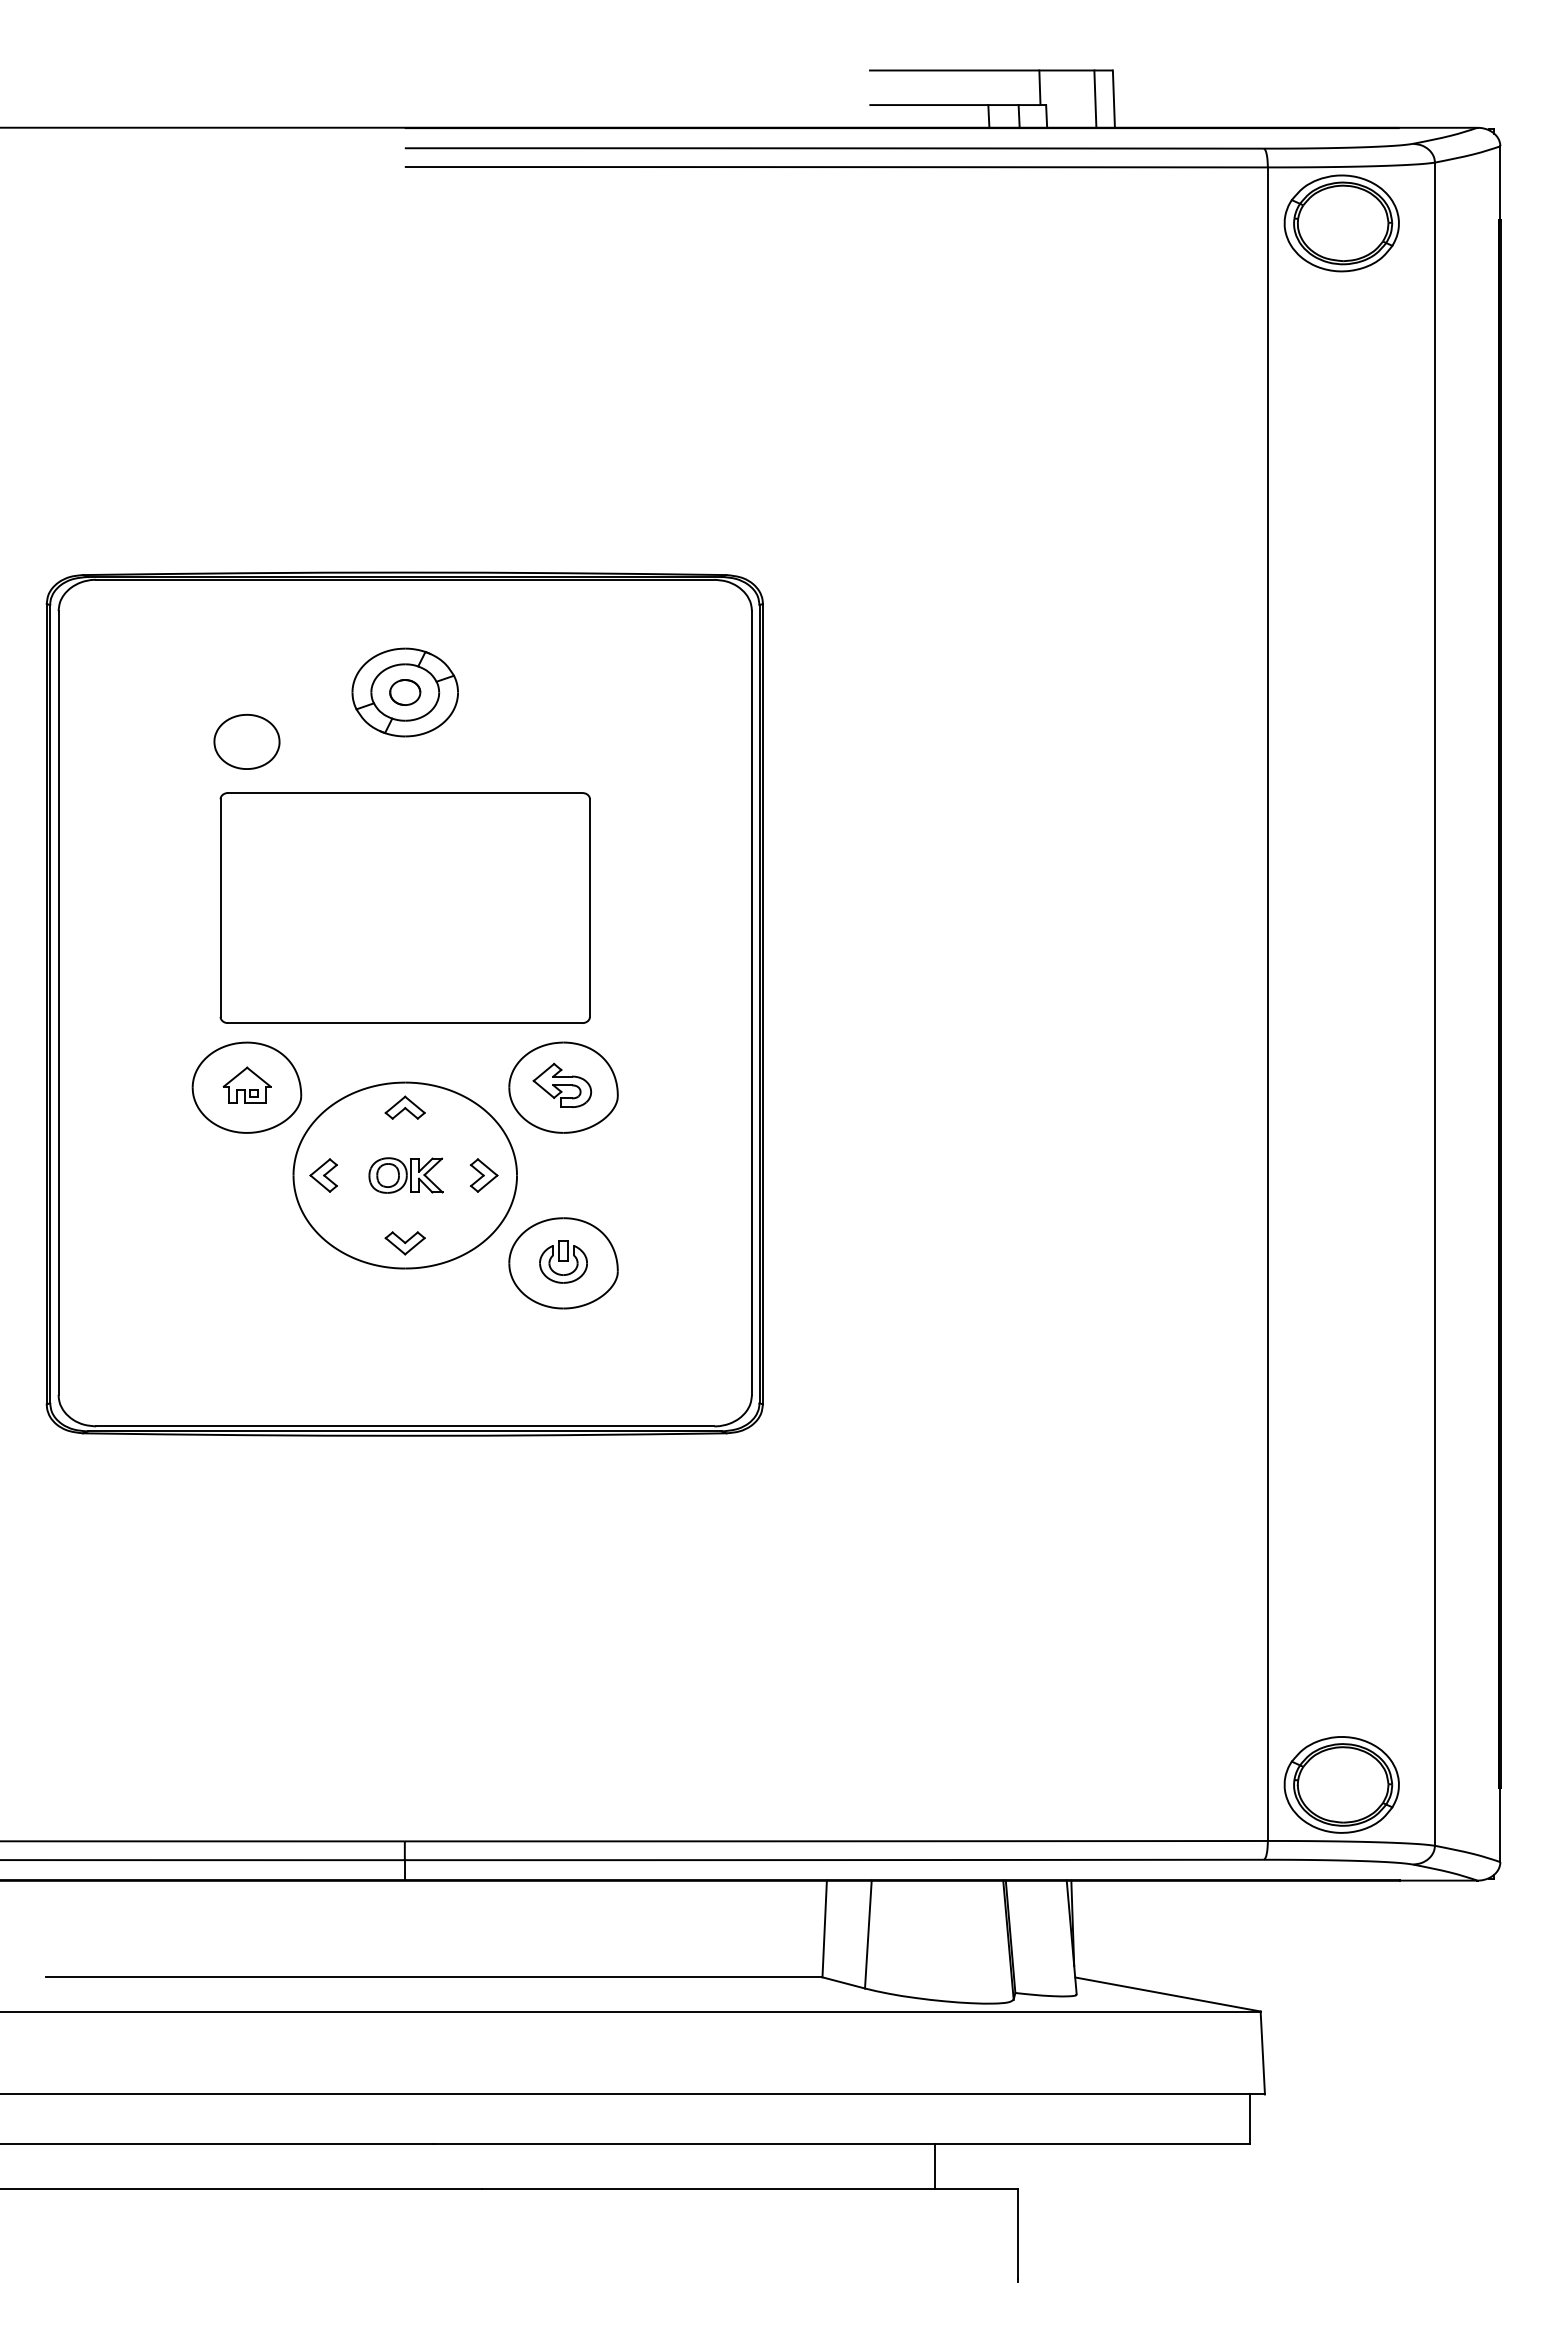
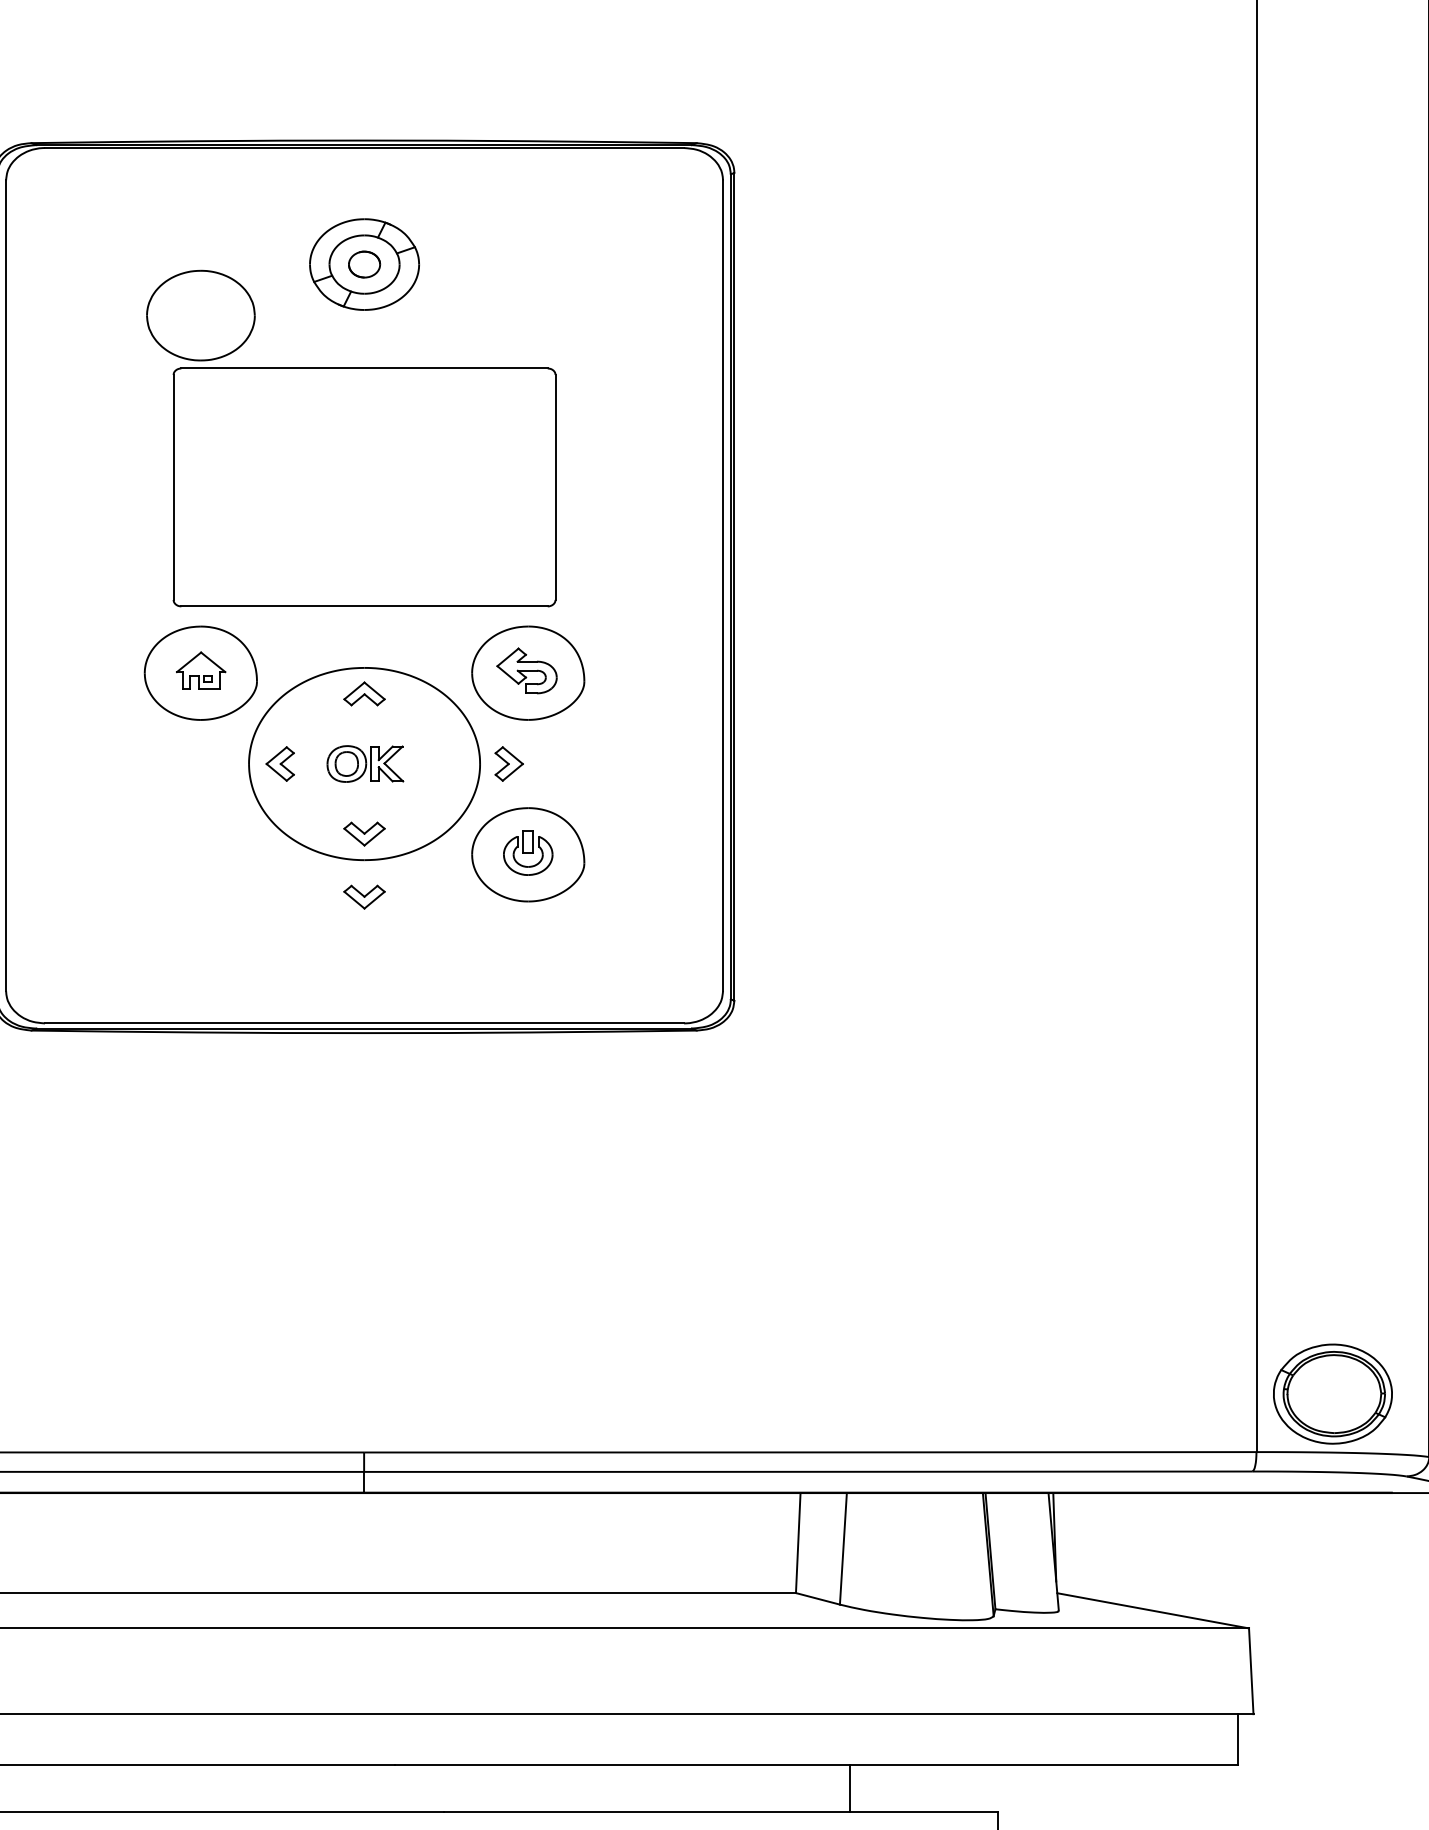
part: (246, 741) -> (200, 315), size x1.6
part: (484, 1175) -> (509, 763), moved
part: (404, 1304) -> (363, 897), added
line: (935, 2165) -> (850, 1787), moved

